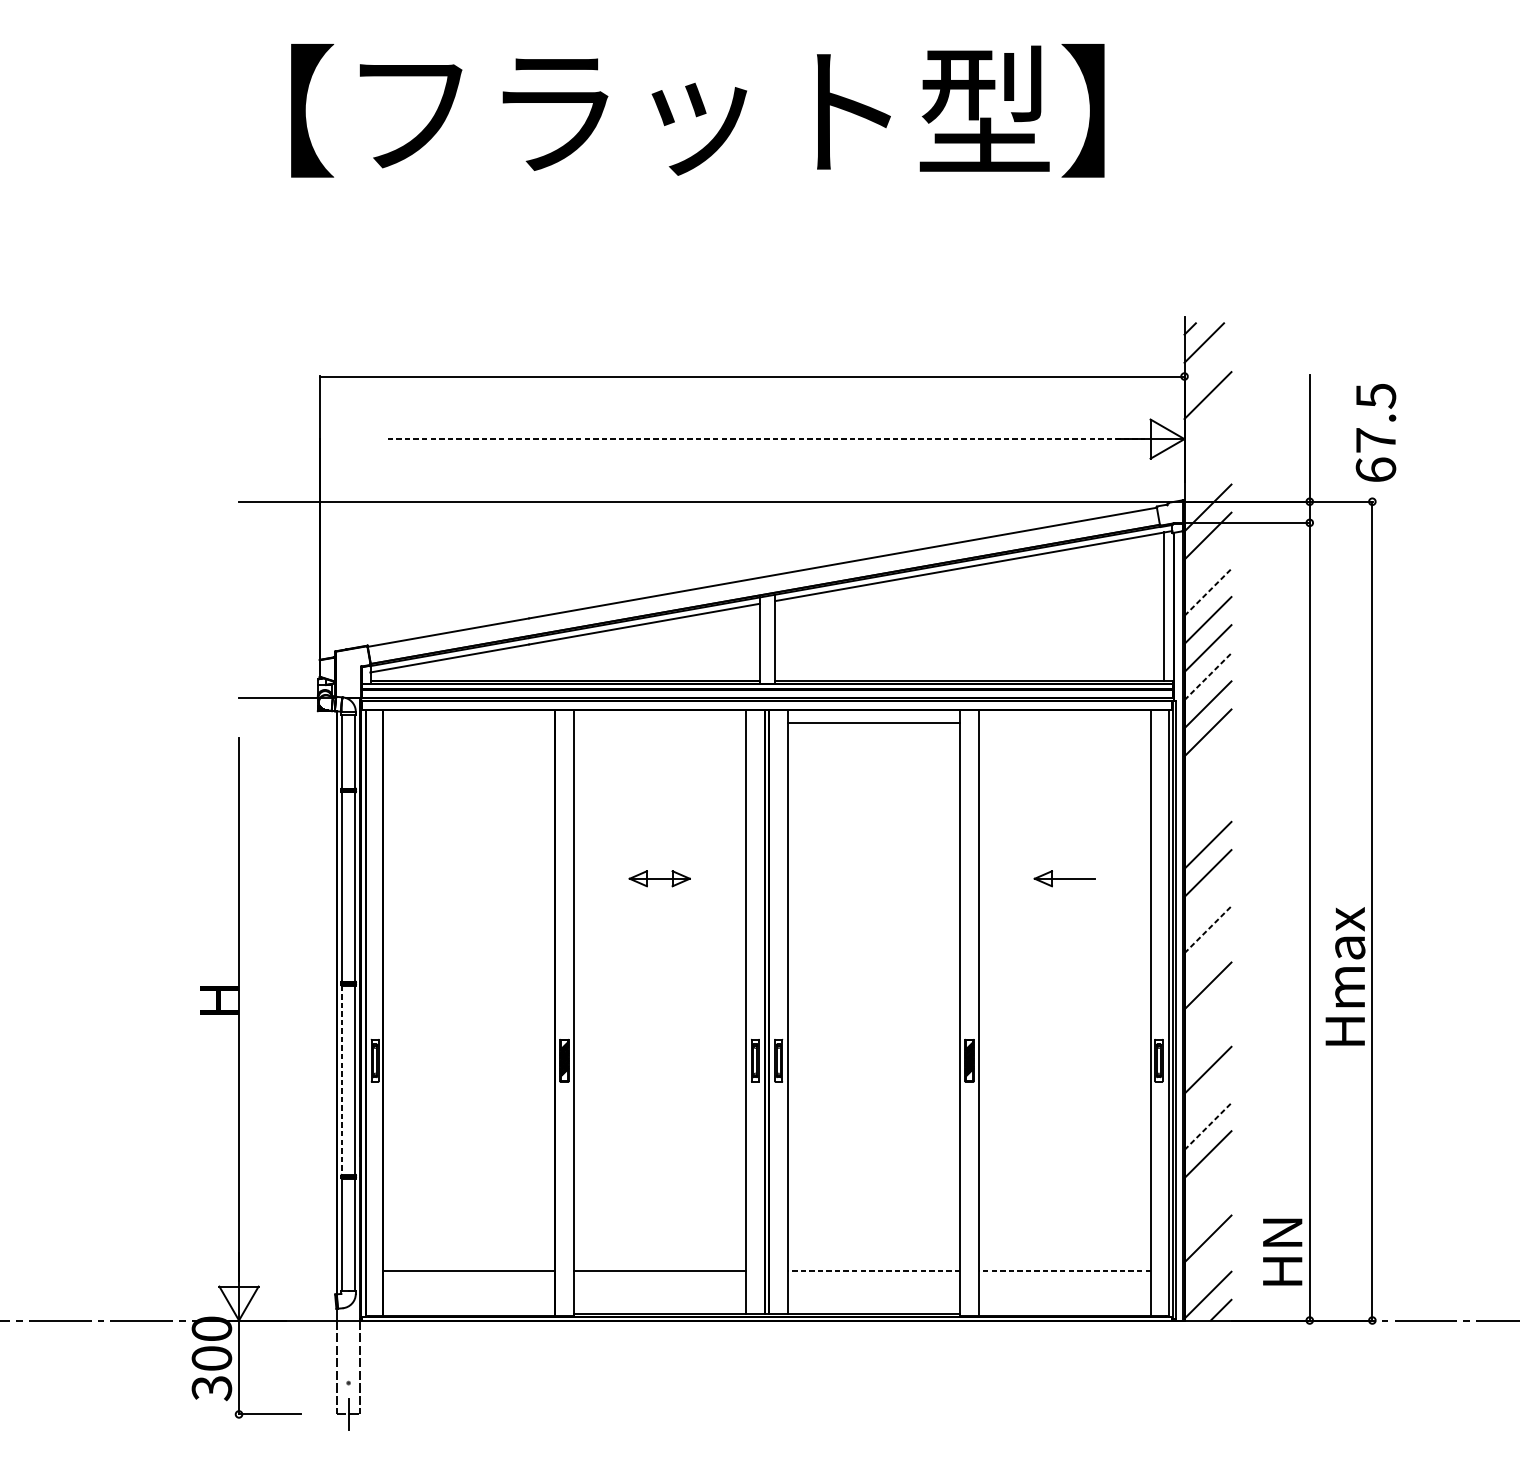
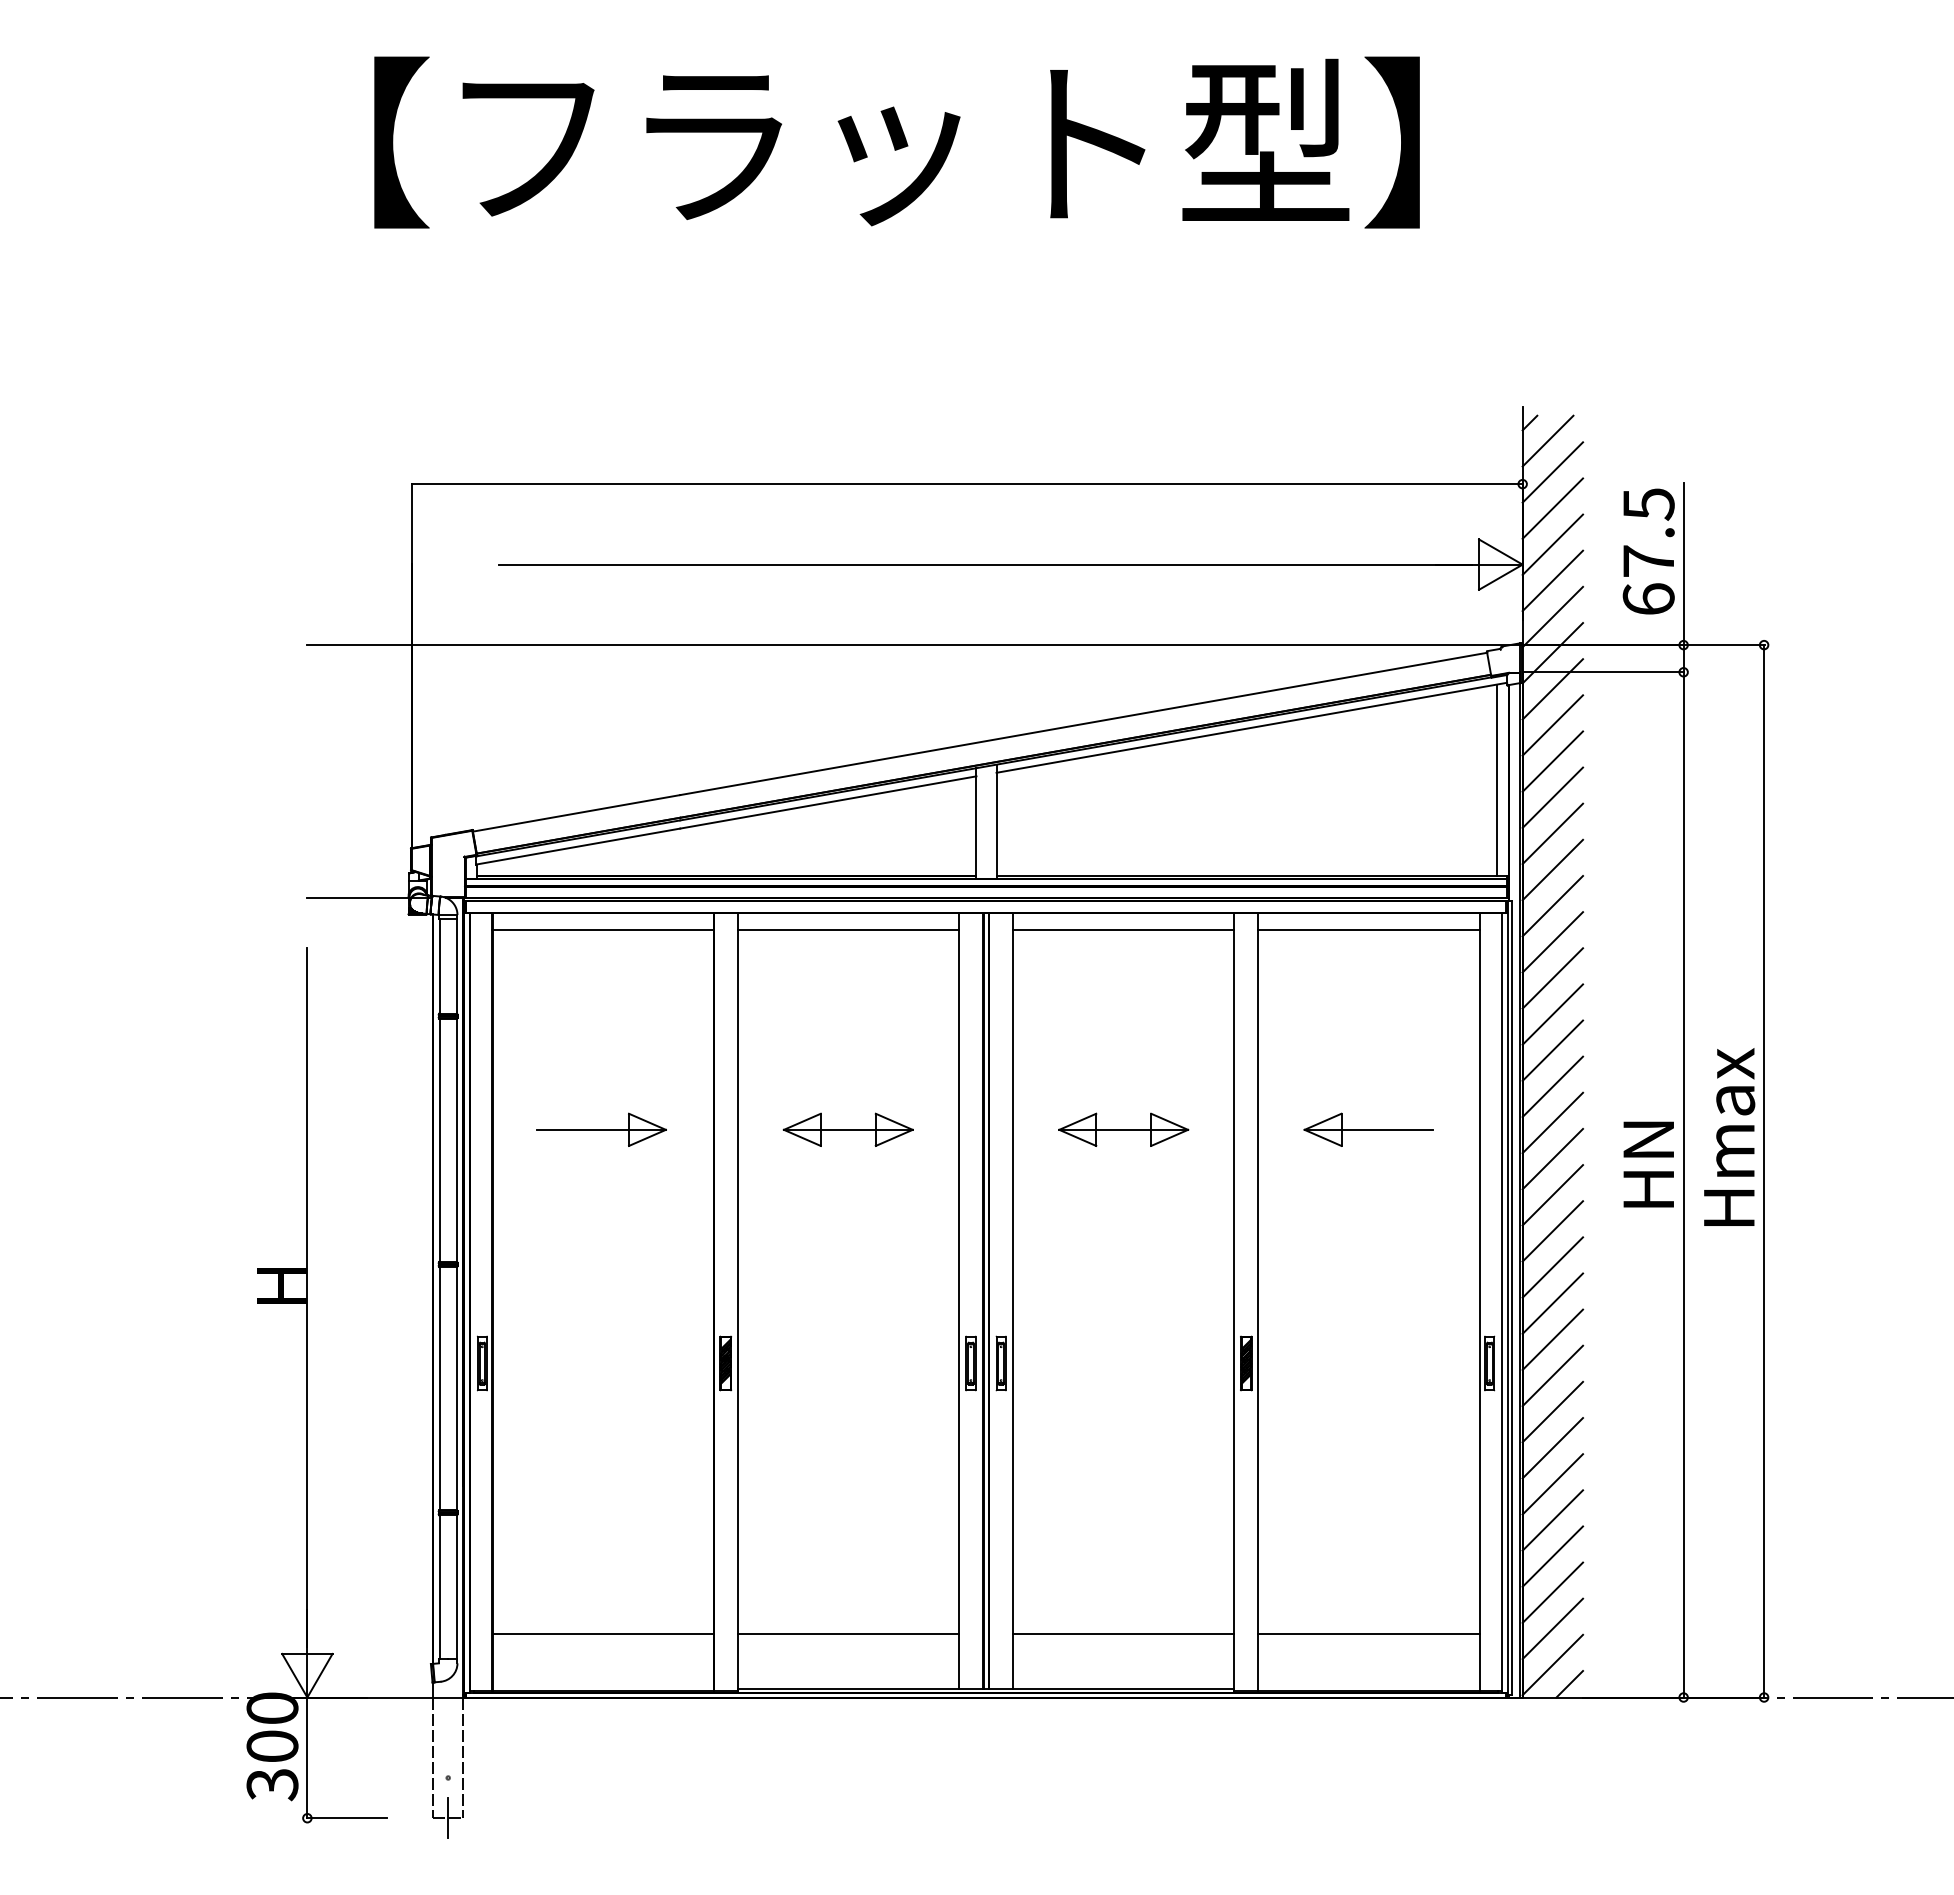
line: (1207, 367) -> (1552, 472), added
line: (1207, 423) -> (1552, 544), added
text: (1375, 432) -> (1648, 551), moved
line: (766, 439) -> (985, 564), dashed -> solid
line: (1207, 451) -> (1552, 580), added
line: (1207, 479) -> (1552, 616), added
line: (1207, 564) -> (1552, 725), added
line: (1207, 592) -> (1552, 761), dashed -> solid
line: (1207, 677) -> (1552, 870), dashed -> solid
line: (468, 723) -> (602, 930), added
line: (659, 723) -> (847, 930), added
line: (1064, 723) -> (1368, 930), added
line: (1207, 761) -> (1552, 978), added
line: (1207, 789) -> (1552, 1014), added
line: (1207, 817) -> (1552, 1050), added
part: (467, 878) -> (601, 1129), added
part: (659, 878) -> (847, 1129), size x1.67
part: (873, 878) -> (1123, 1129), added
part: (1064, 878) -> (1368, 1129), size x1.67
line: (1207, 901) -> (1552, 1158), added
line: (1207, 929) -> (1552, 1195), dashed -> solid
line: (1207, 957) -> (1552, 1231), added
text: (1345, 975) -> (1729, 1136), moved
line: (1207, 1013) -> (1552, 1303), added
line: (1207, 1041) -> (1552, 1339), added
line: (341, 1080) -> (439, 1388), dashed -> solid
line: (1207, 1097) -> (1552, 1411), added
line: (1207, 1126) -> (1552, 1448), dashed -> solid
line: (1207, 1182) -> (1552, 1520), added
line: (1207, 1210) -> (1552, 1556), added
text: (1282, 1252) -> (1648, 1164), moved
line: (1207, 1266) -> (1552, 1628), added
line: (873, 1271) -> (1123, 1634), dashed -> solid
line: (1065, 1271) -> (1369, 1634), dashed -> solid

